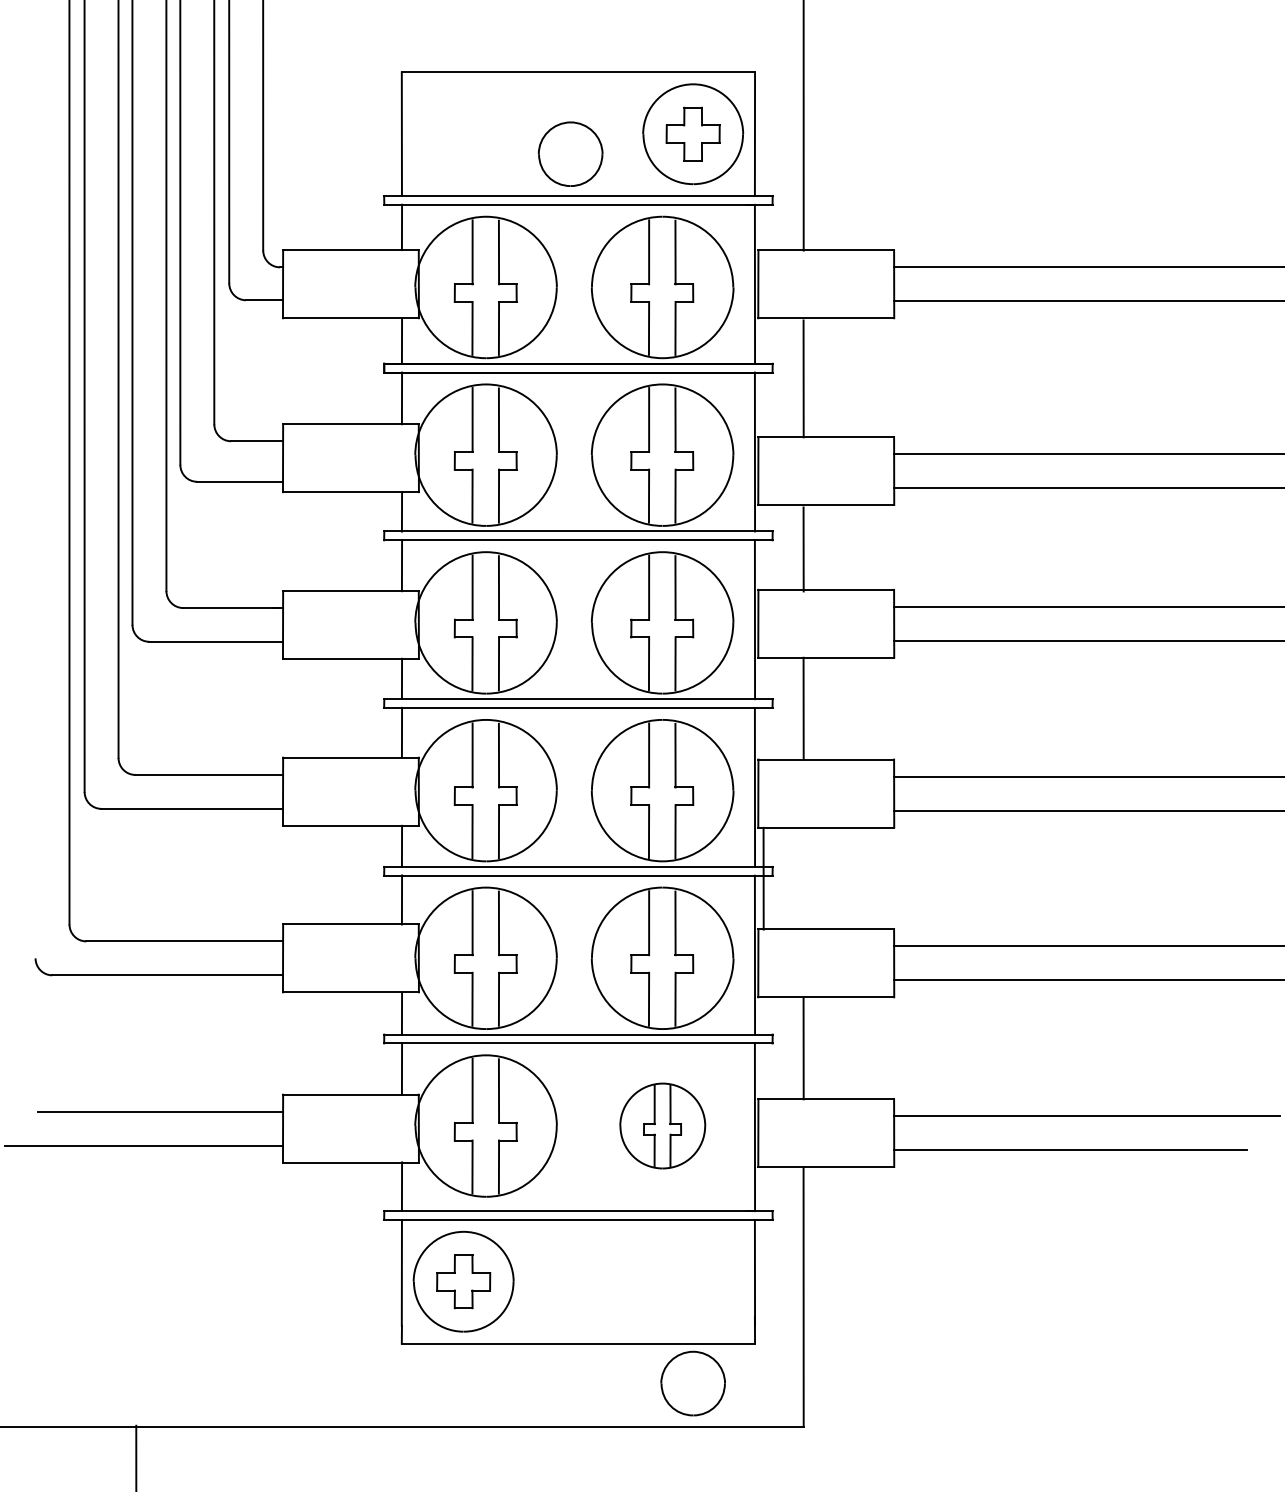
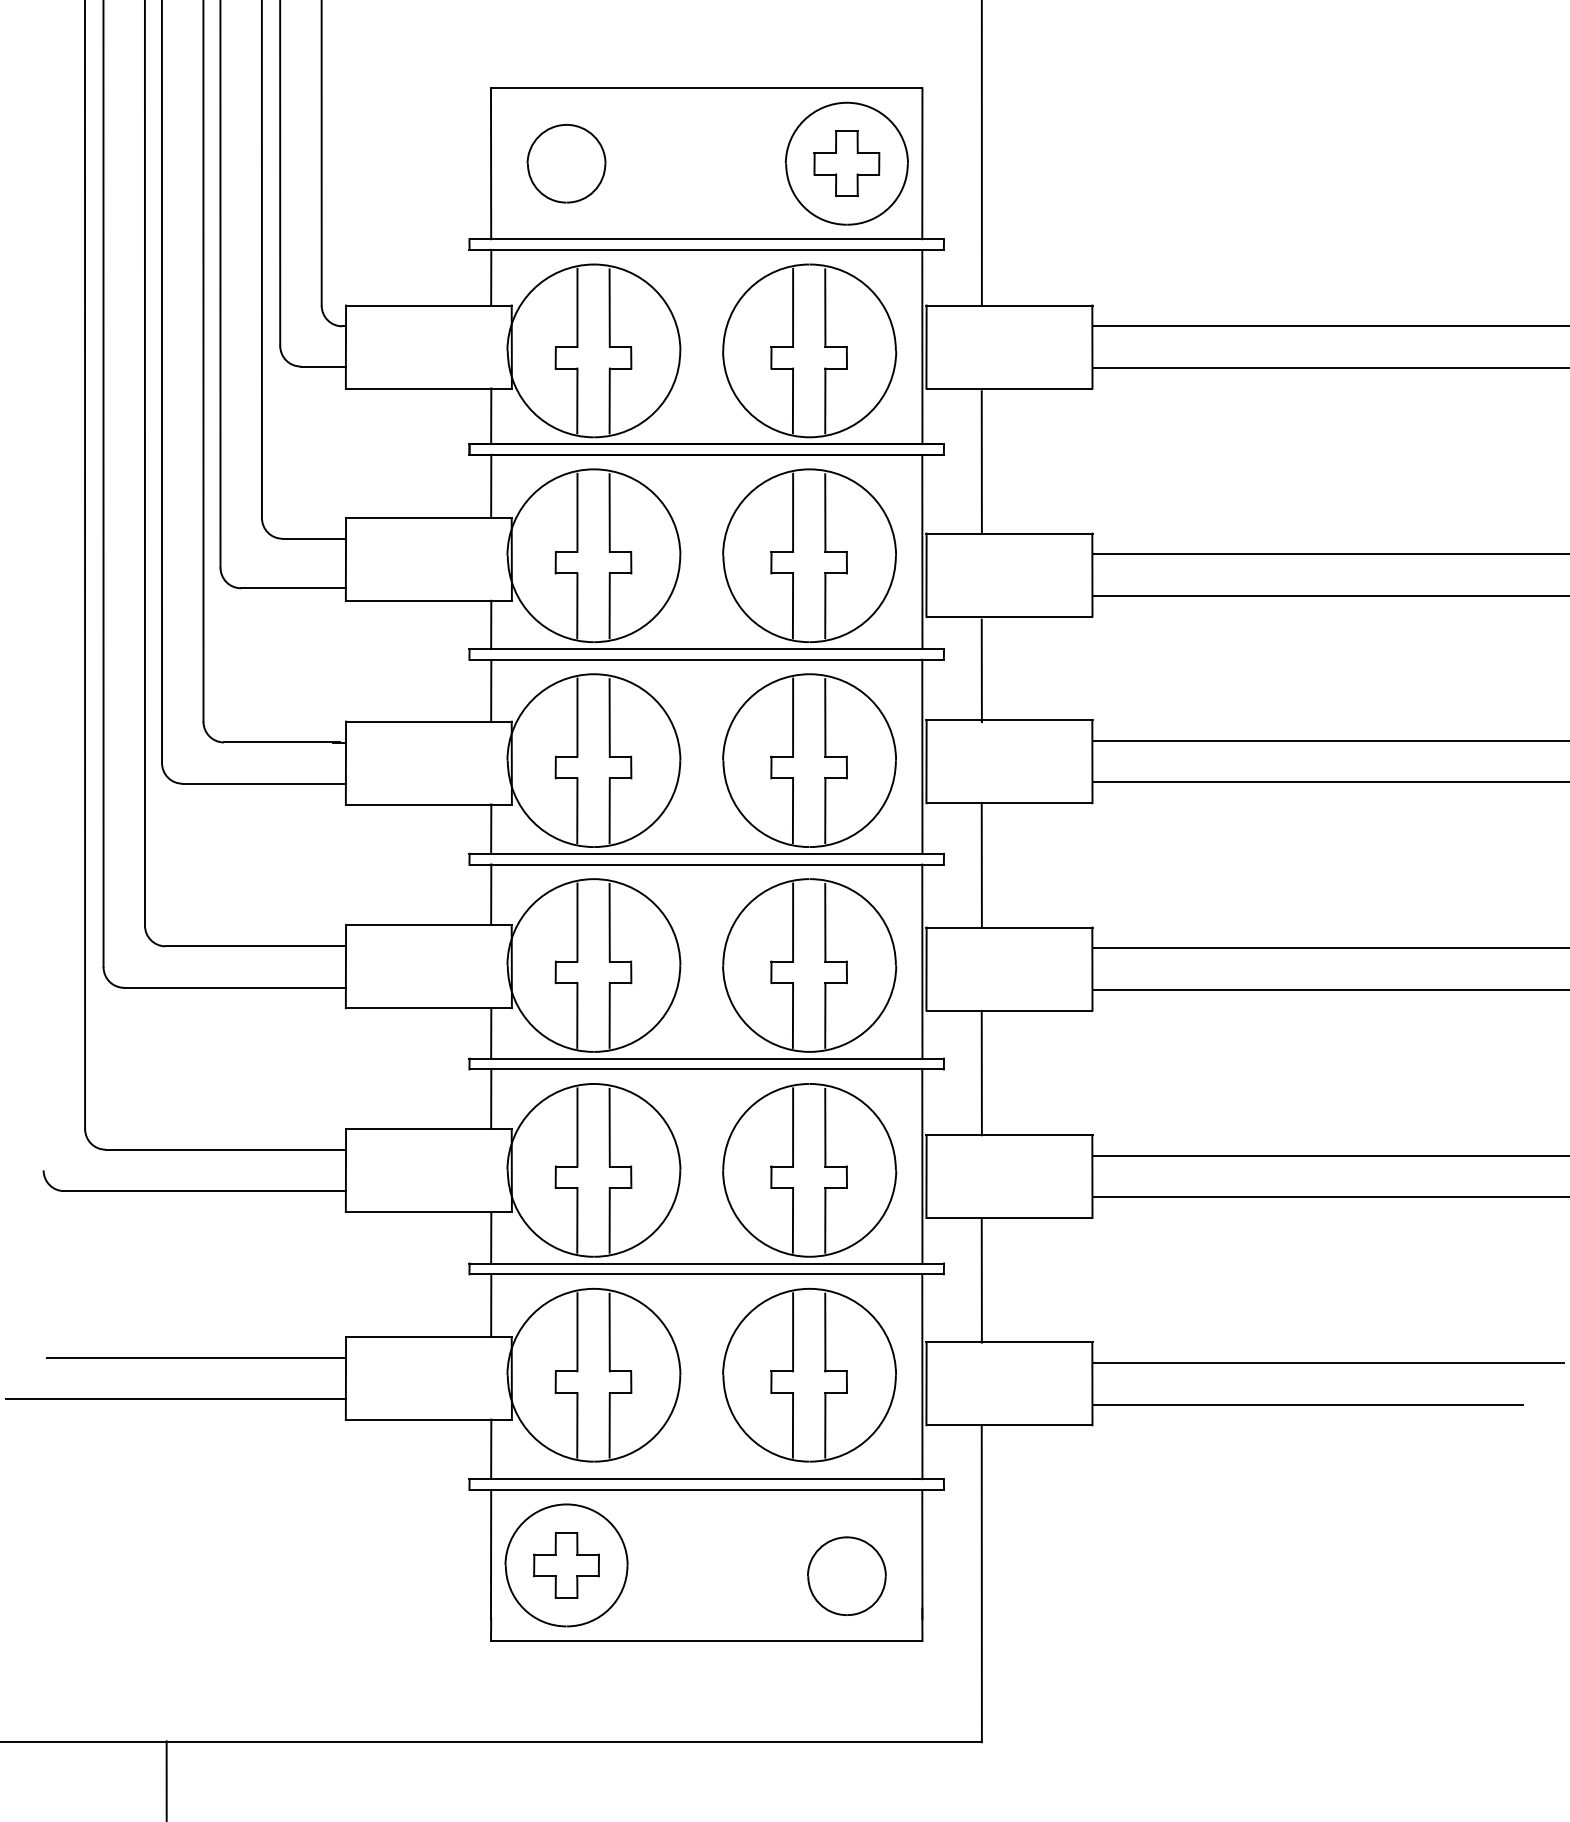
part: (570, 153) -> (566, 162), moved
line: (763, 878) -> (981, 1072), moved
part: (662, 1125) -> (809, 1374), size x1.67
part: (692, 1383) -> (846, 1576), moved

